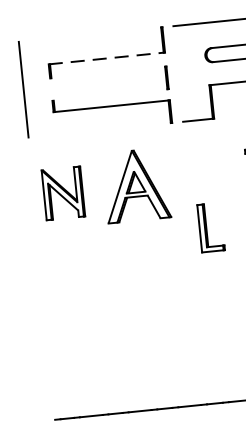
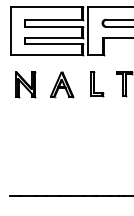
line: (90, 35) -> (46, 7), added
line: (106, 58) -> (53, 19), dashed -> solid
line: (108, 72) -> (53, 26), added
line: (178, 73) -> (88, 30), added
line: (110, 94) -> (53, 37), added
line: (99, 129) -> (46, 54), added
part: (137, 186) -> (62, 84), size x0.71
part: (212, 228) -> (97, 84), moved

